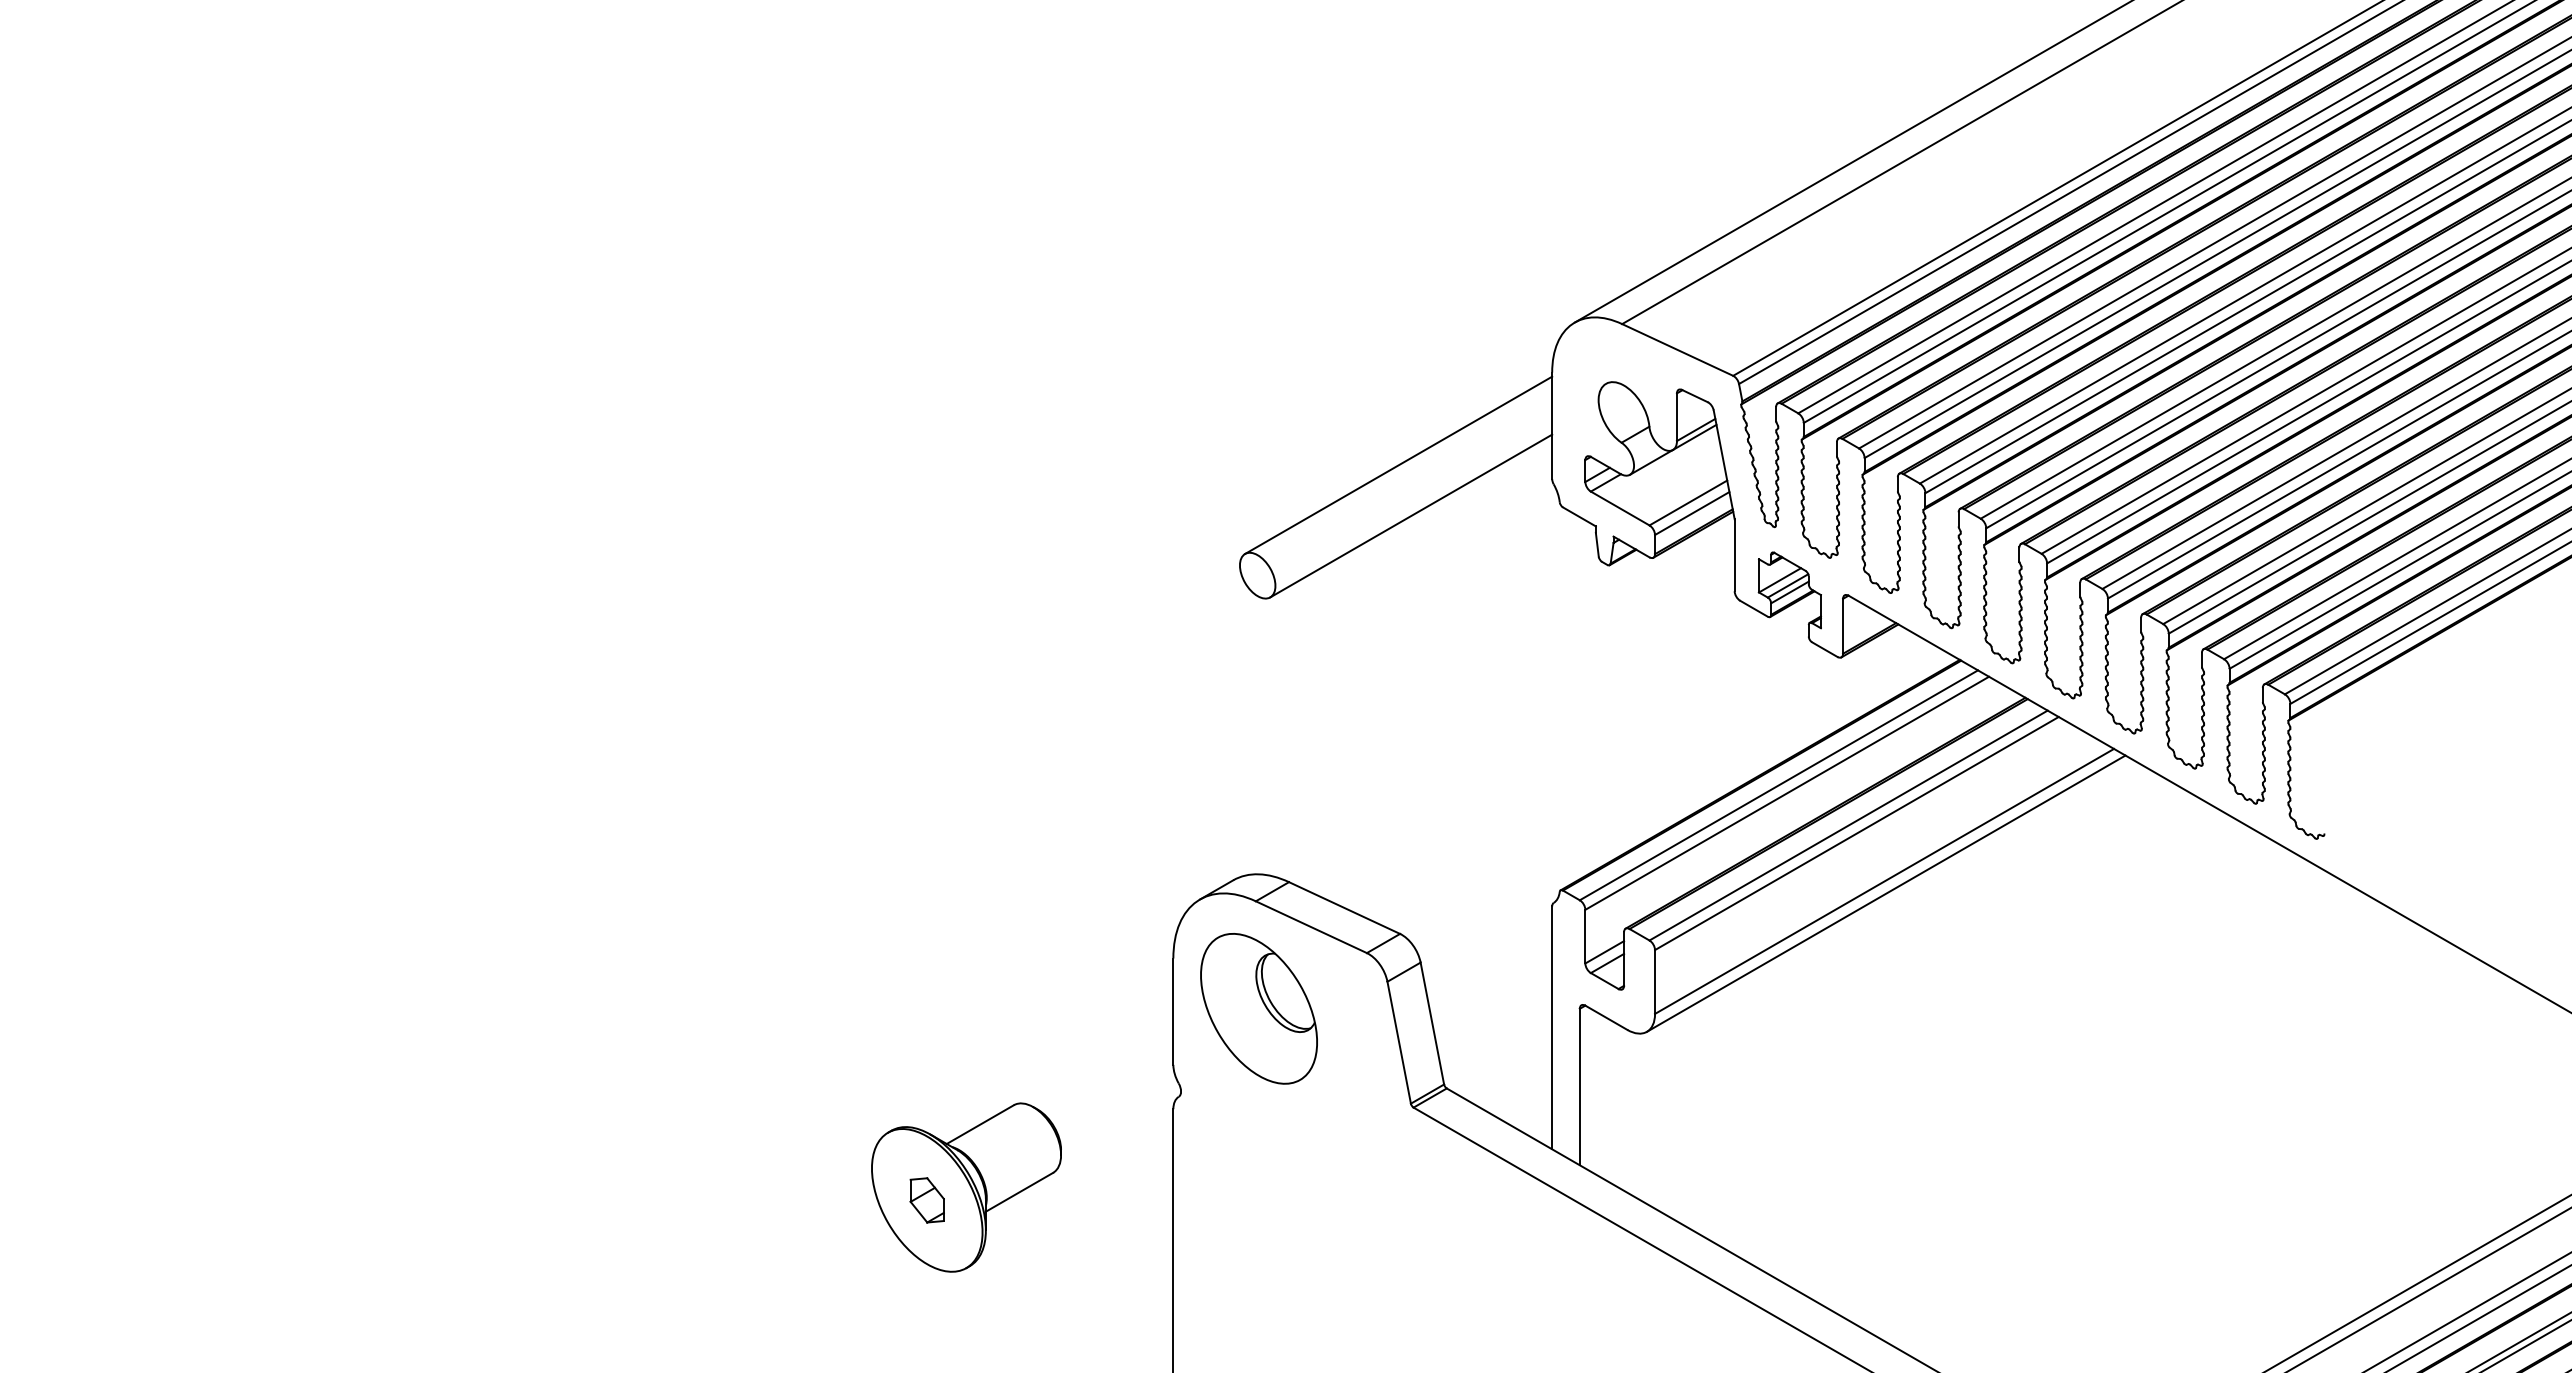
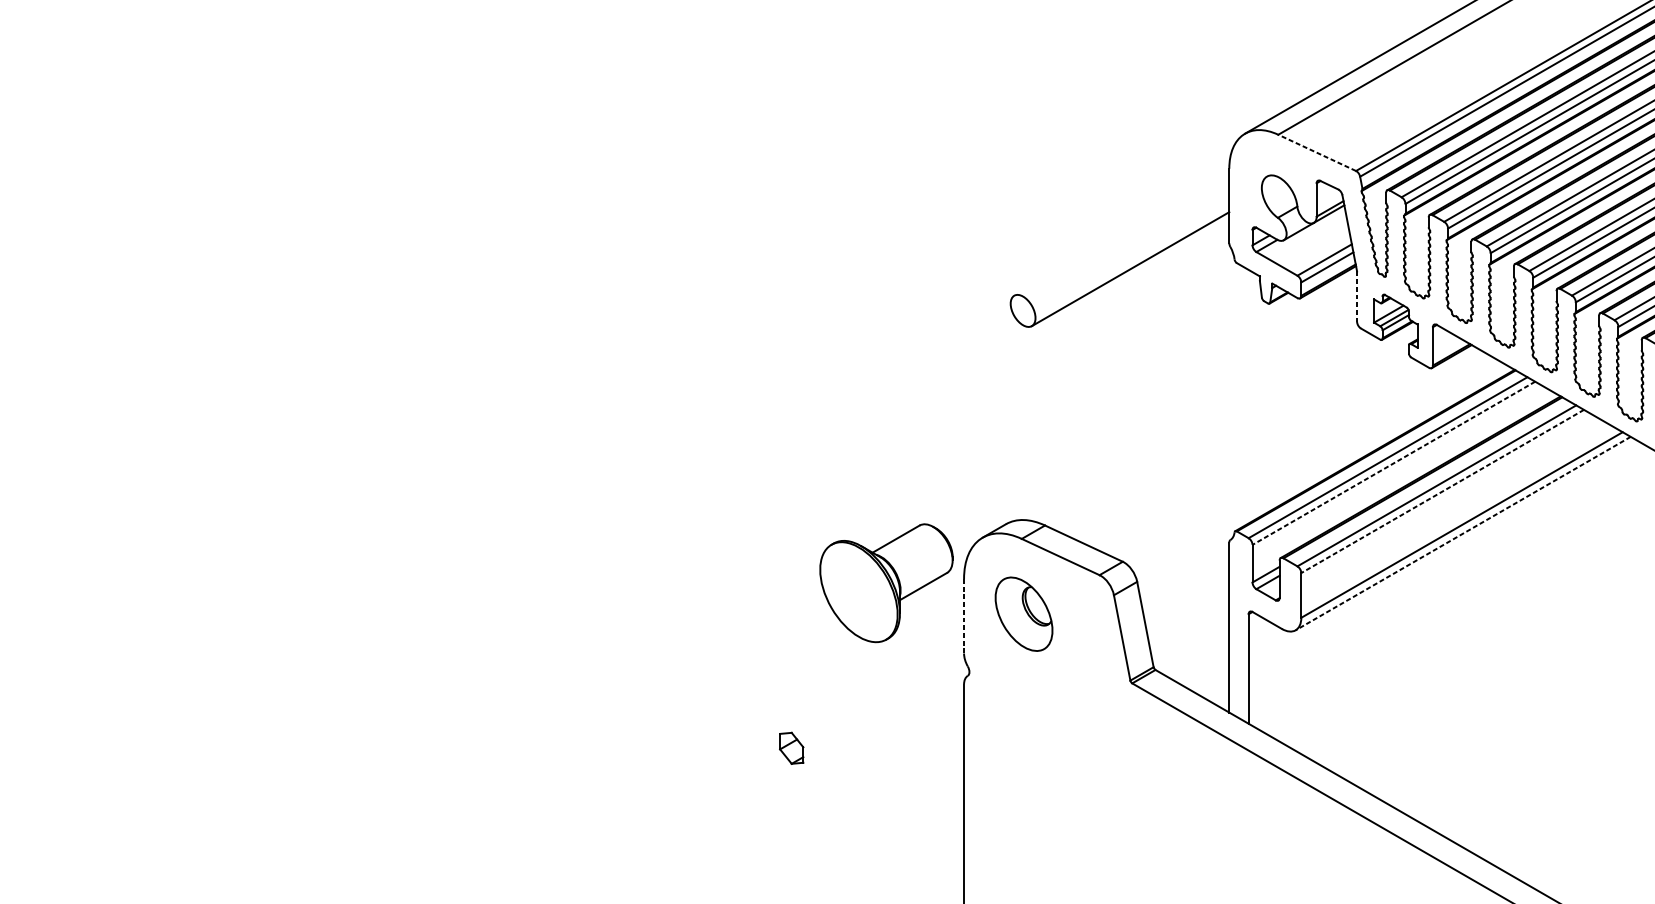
line: (1677, 349) -> (1317, 152), solid -> dashed
line: (1398, 464) -> (1121, 233), removed
line: (1734, 555) -> (1356, 296), solid -> dashed
line: (1786, 793) -> (1393, 463), solid -> dashed
line: (1856, 833) -> (1442, 491), solid -> dashed
line: (1885, 893) -> (1462, 533), solid -> dashed
part: (1258, 1008) -> (1023, 613), size x0.7
line: (1173, 1012) -> (964, 616), solid -> dashed
part: (966, 1187) -> (886, 583), moved

